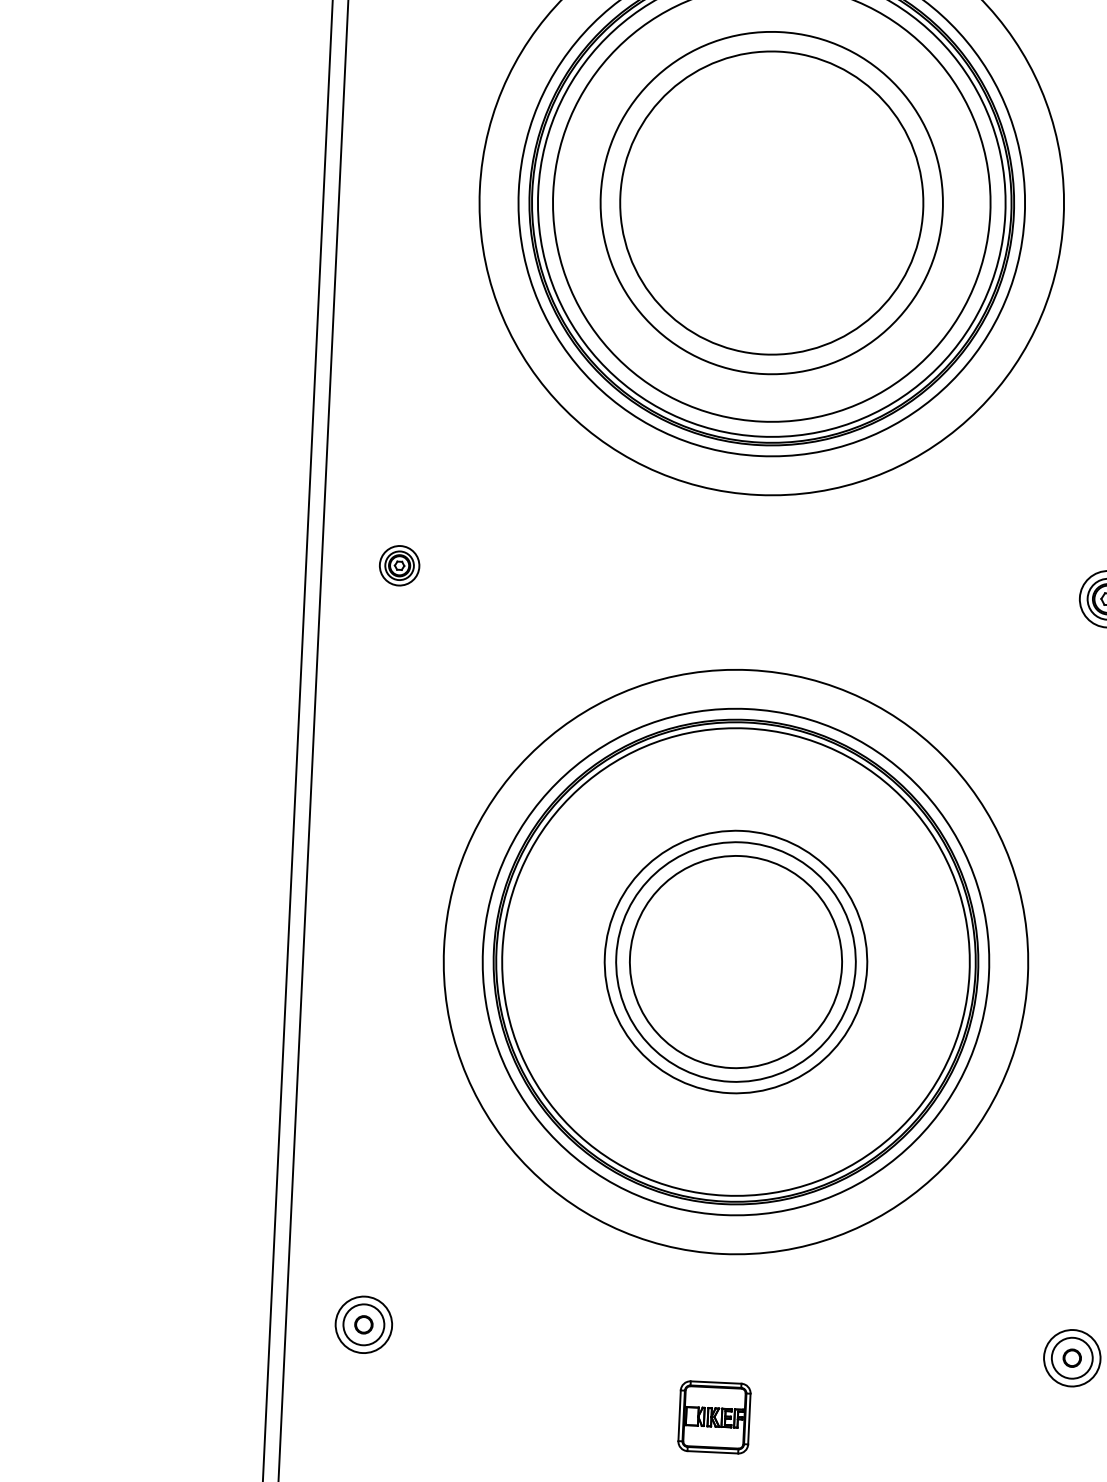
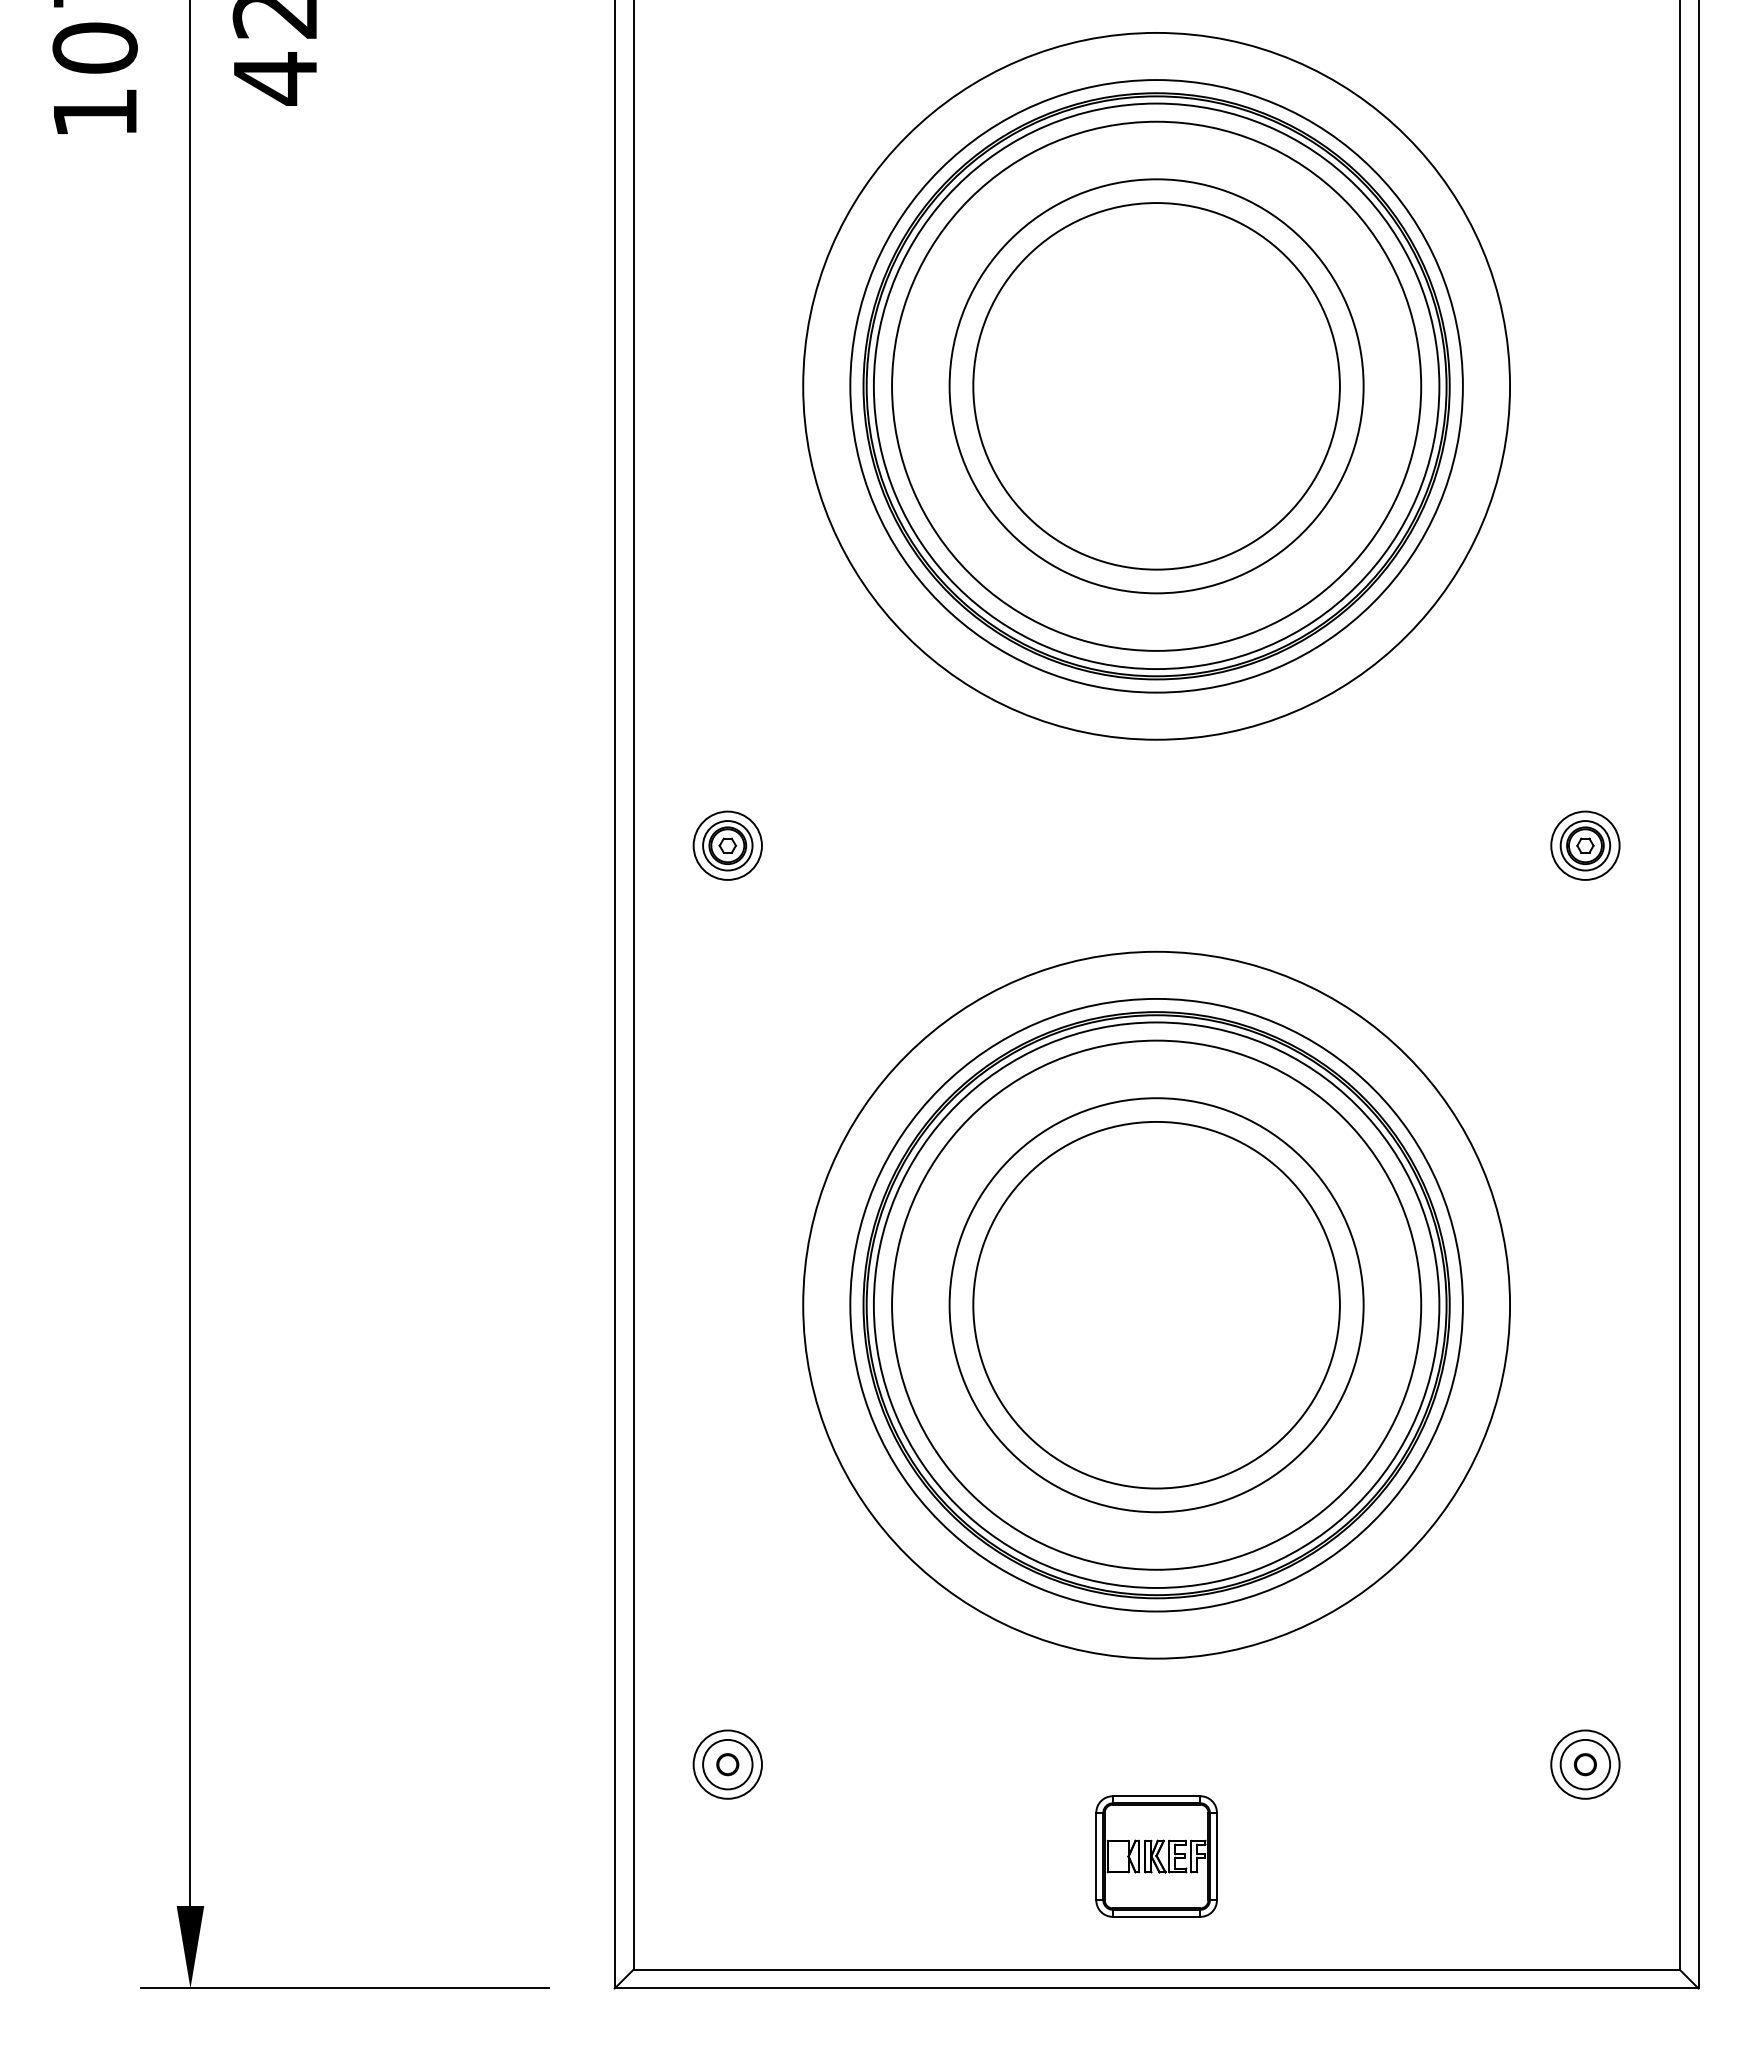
part: (399, 565) -> (727, 845), size x1.43
circle: (735, 961) -> (1156, 1304), size x1.43
circle: (735, 961) -> (1156, 1304), size x1.67
circle: (735, 962) -> (1156, 1305), size x1.43
part: (714, 1417) -> (1156, 1856), size x1.43

